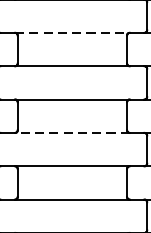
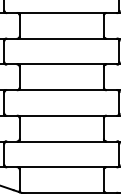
line: (73, 33) -> (62, 13), dashed -> solid
line: (71, 133) -> (61, 90), dashed -> solid

